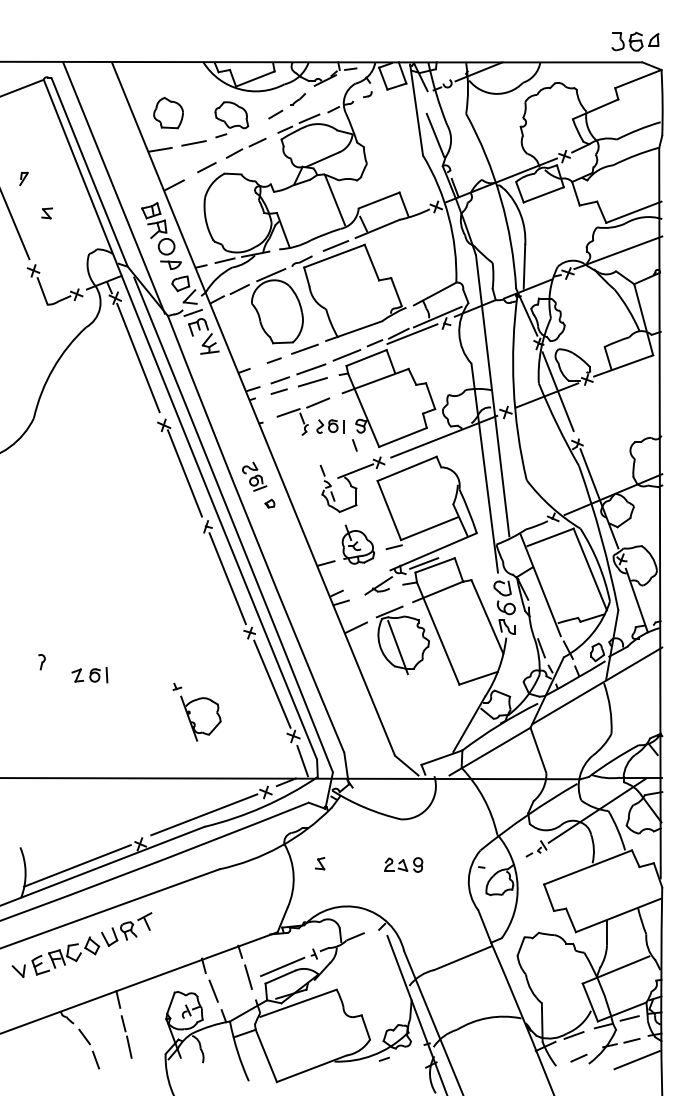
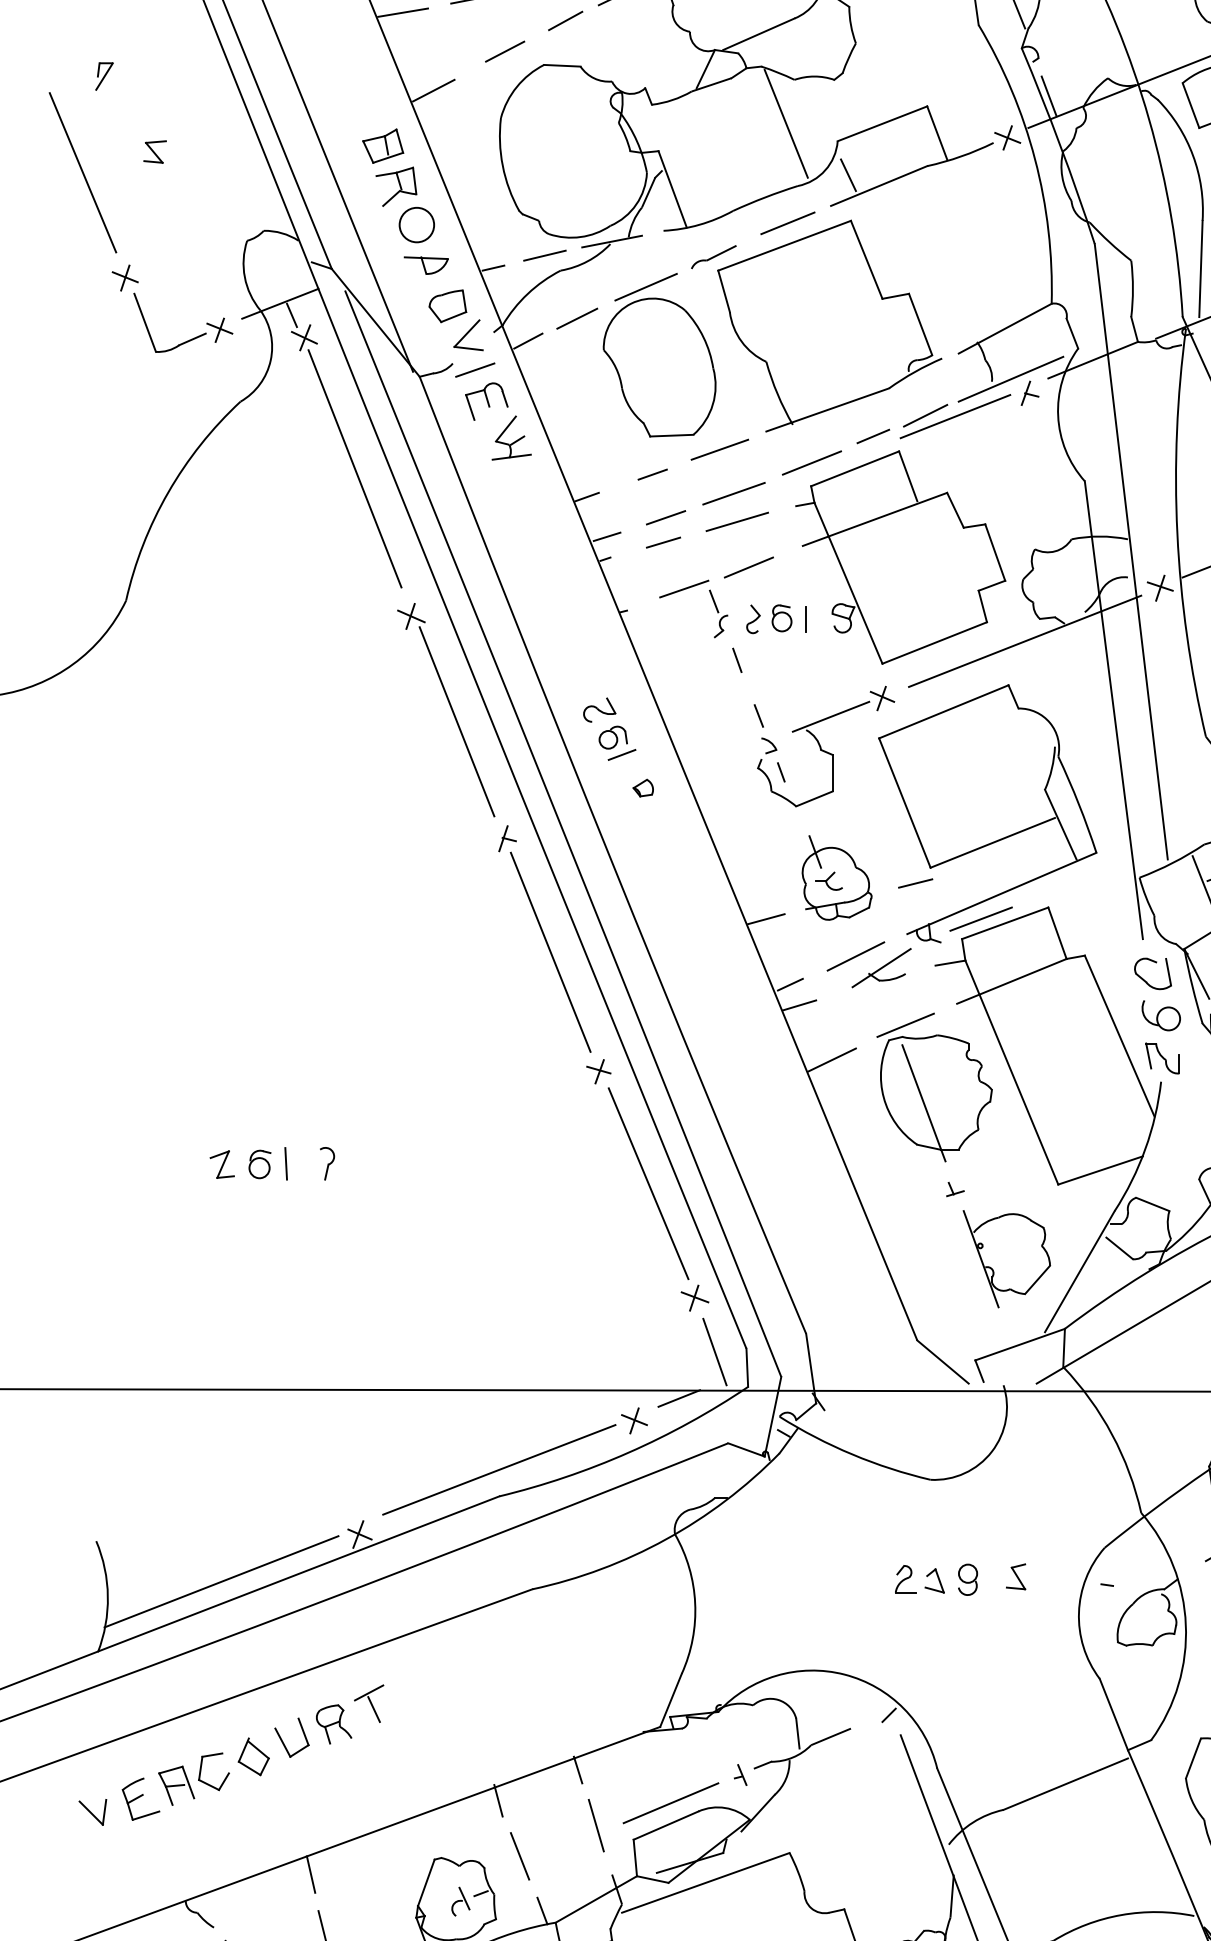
line: (354, 445) -> (736, 660), moved
line: (366, 580) -> (854, 956), added
part: (41, 662) -> (326, 1164), moved
part: (196, 711) -> (997, 1243), moved
part: (320, 863) -> (1016, 1576), moved

